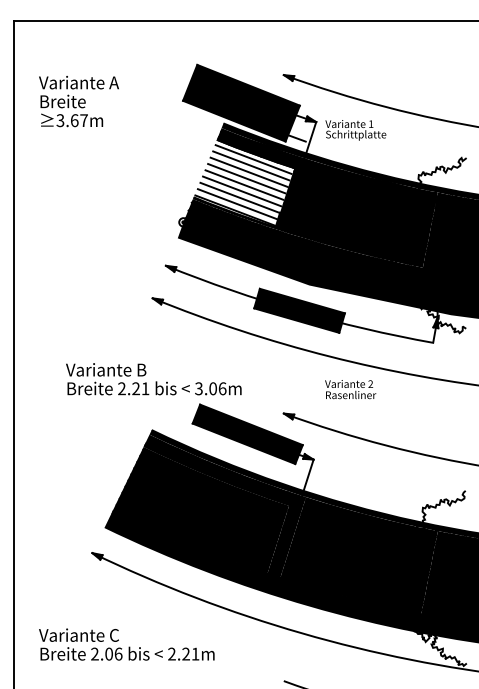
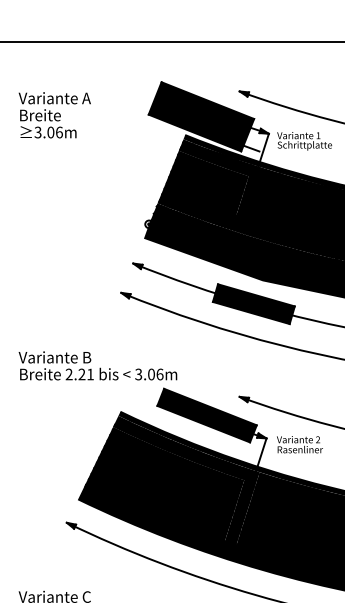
text: (79, 120) -> (55, 132), 3.67m -> 3.06m
fill: (243, 183) -> (203, 189), added
text: (153, 379) -> (97, 366), moved
text: (350, 389) -> (299, 444), moved

